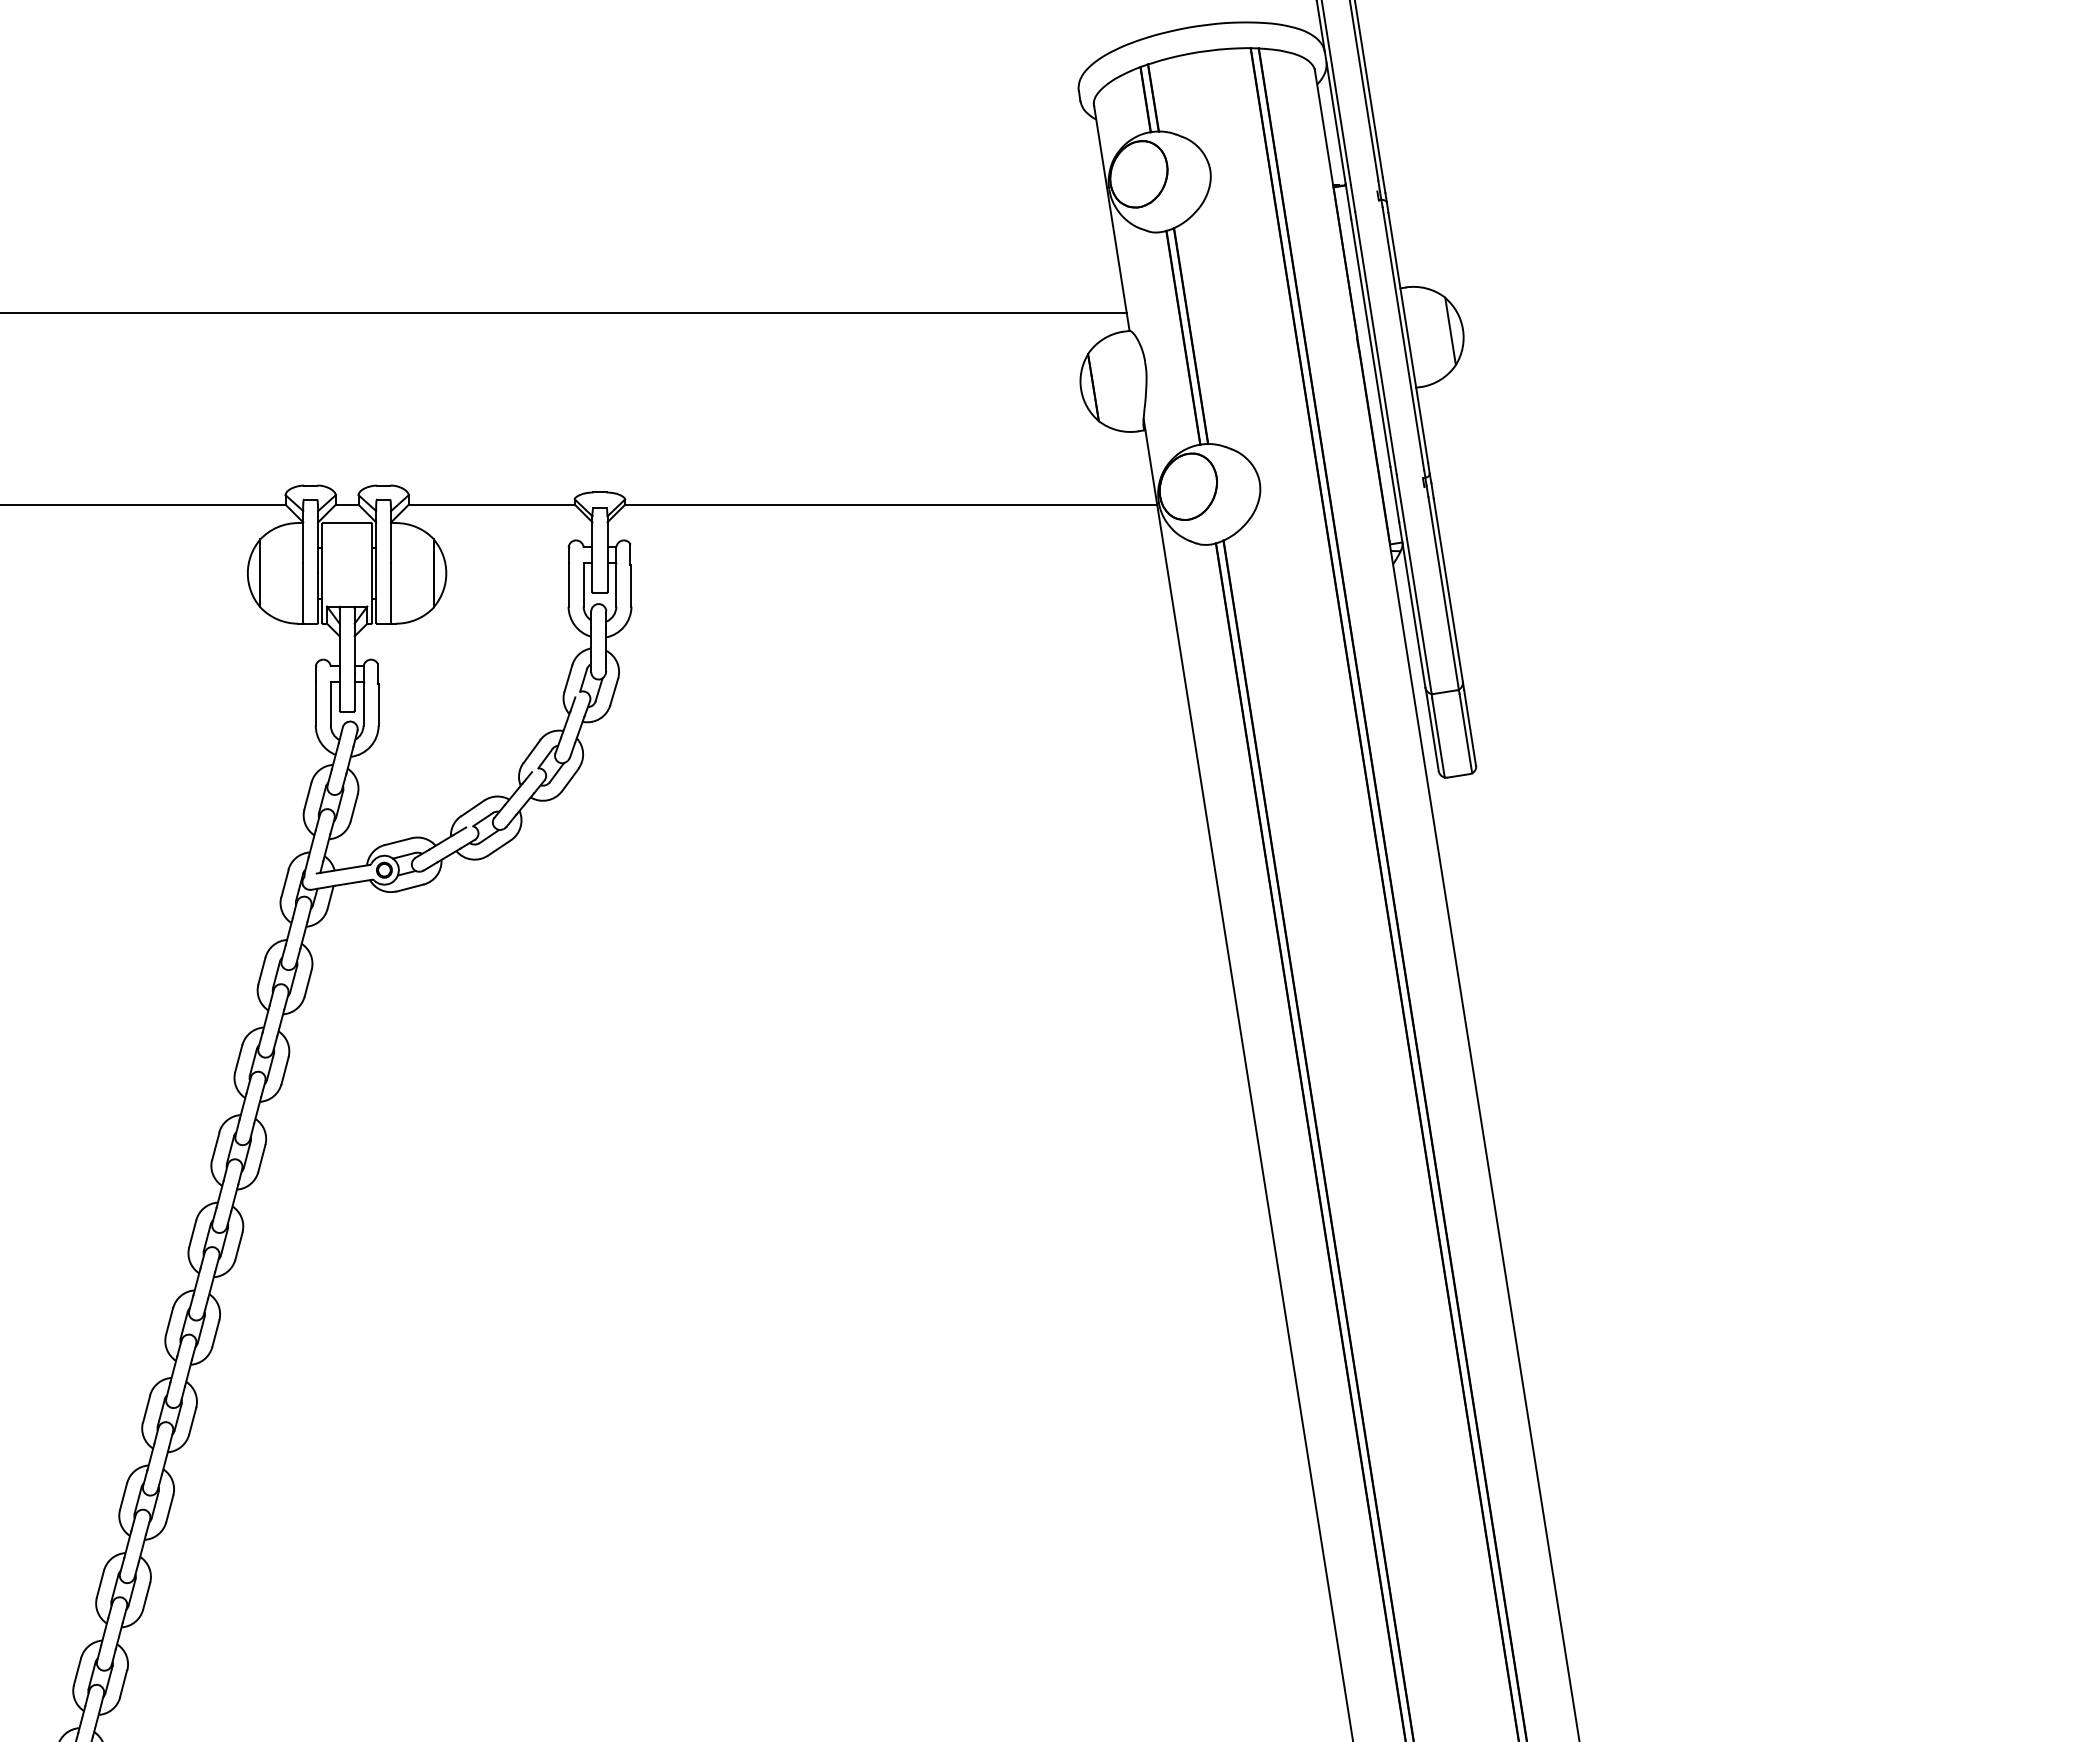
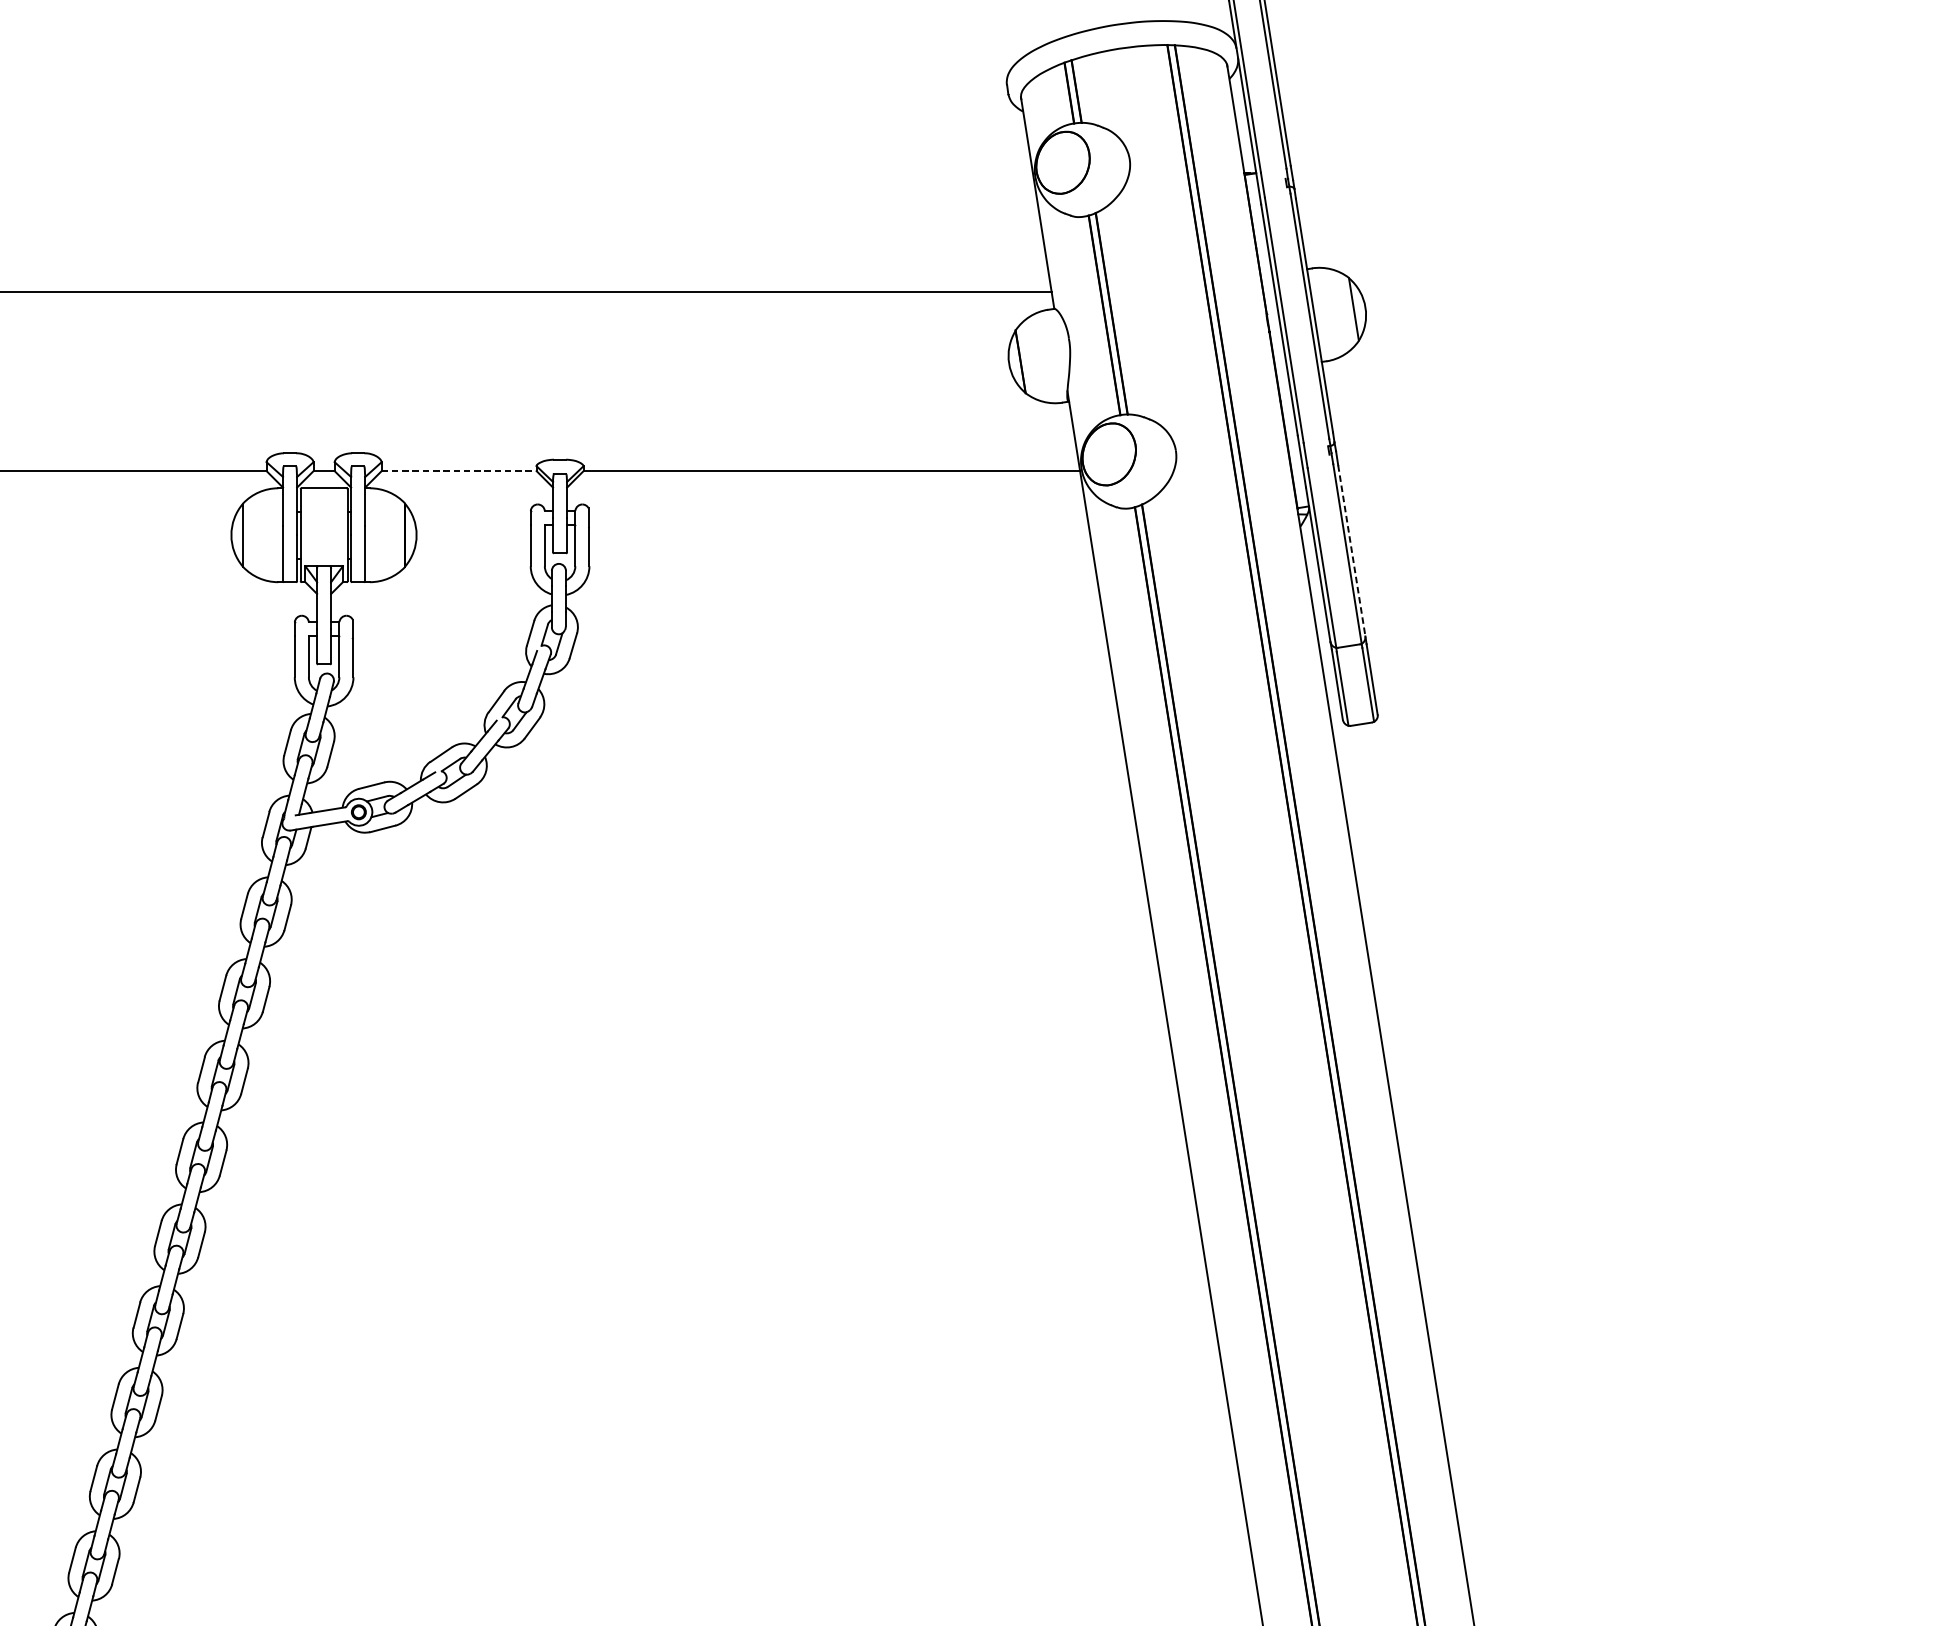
line: (492, 504) -> (459, 470), solid -> dashed
line: (1448, 590) -> (1351, 551), solid -> dashed

